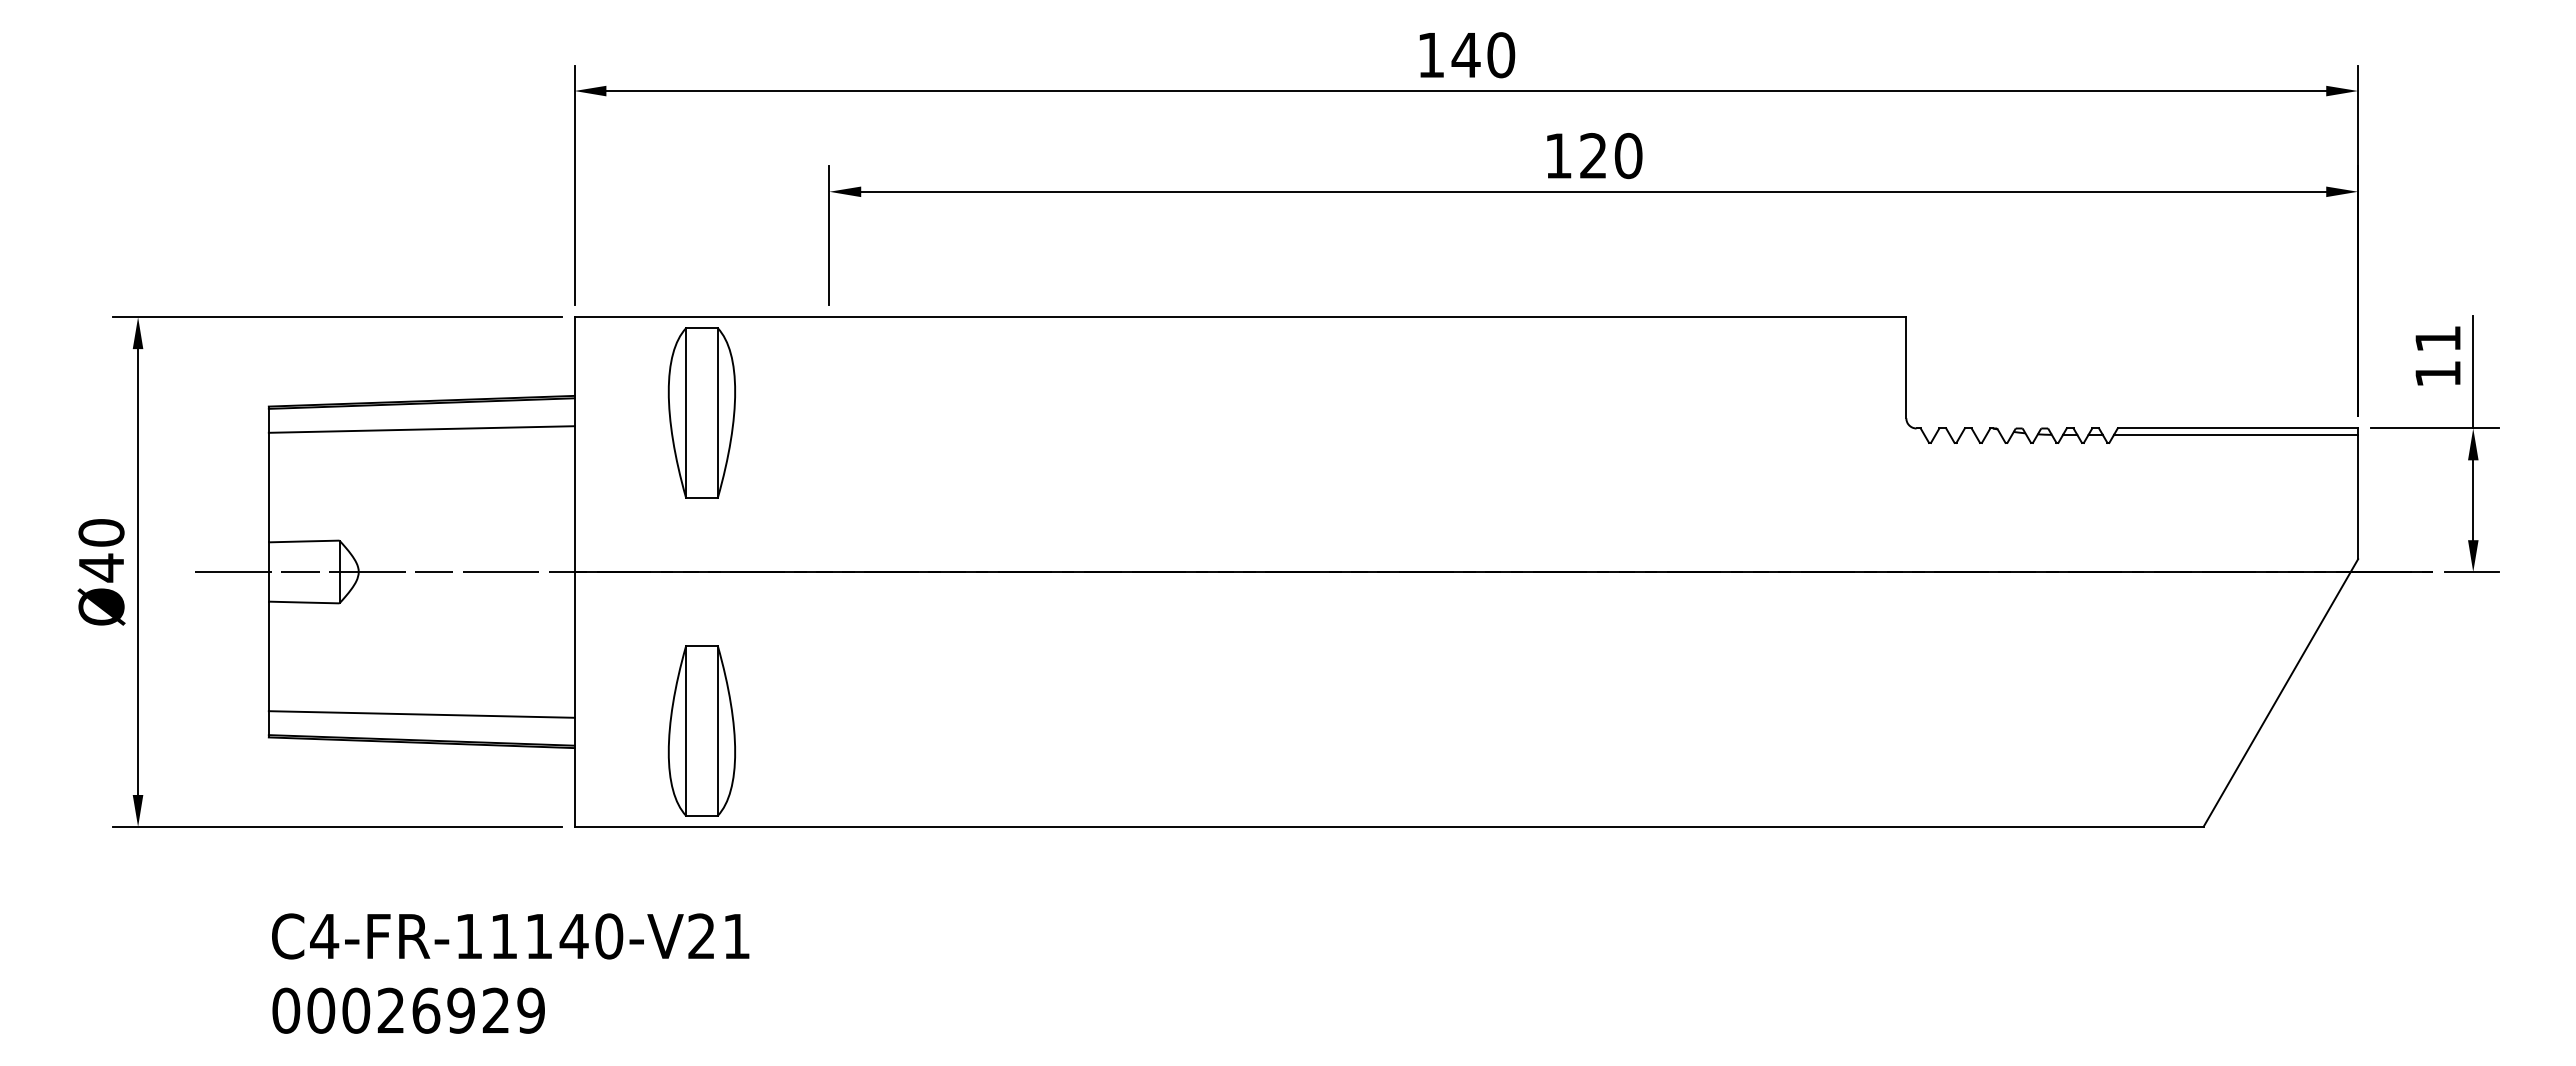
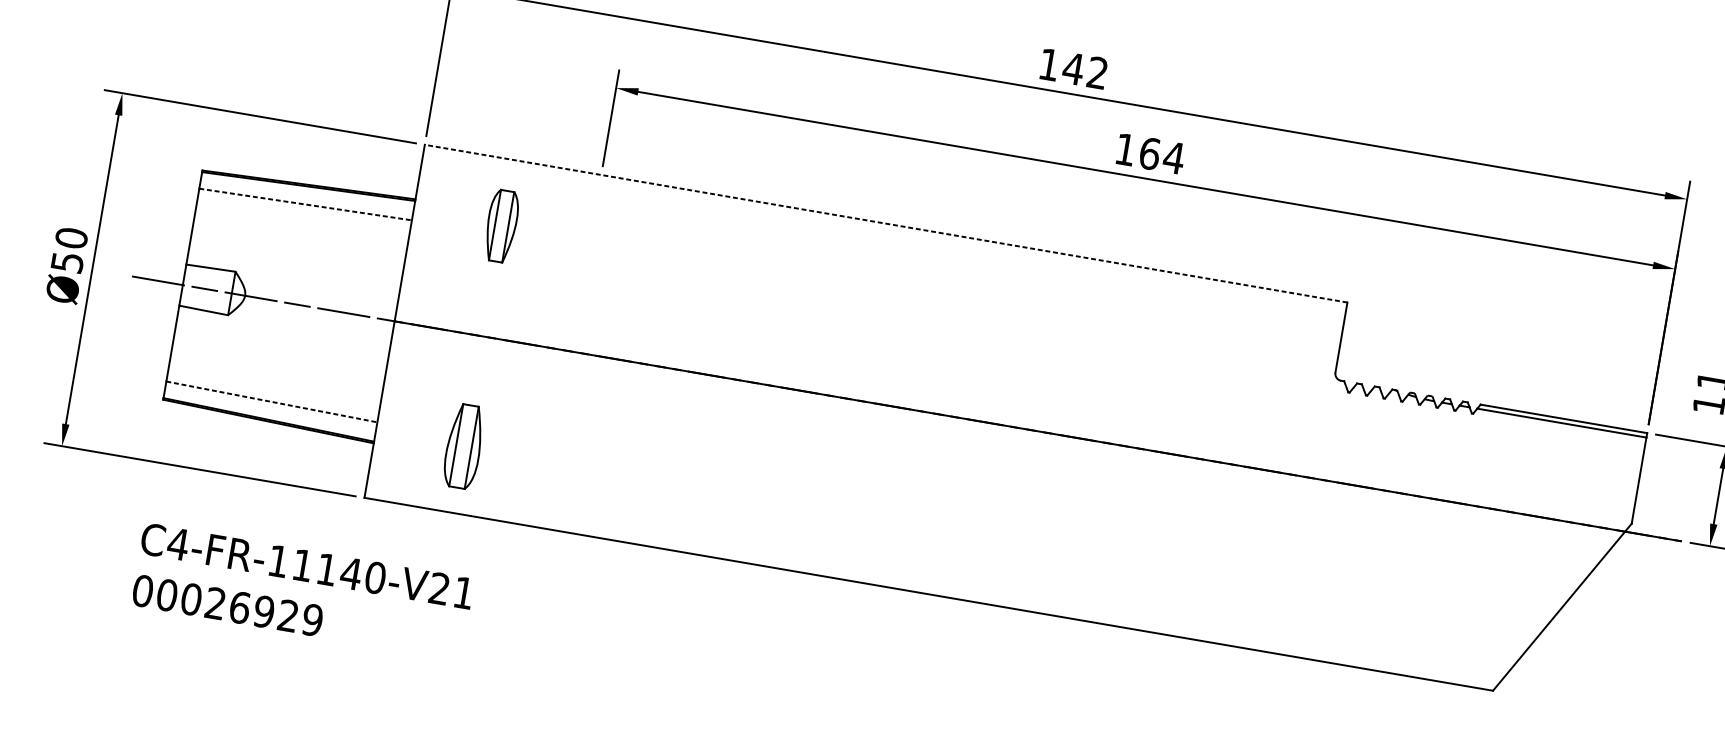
text: (1501, 55) -> (1097, 73), 140 -> 142
text: (1611, 155) -> (1162, 155), 120 -> 164
line: (1240, 317) -> (886, 223), solid -> dashed
part: (701, 412) -> (501, 225), size x0.6
line: (421, 429) -> (305, 204), solid -> dashed
text: (101, 567) -> (67, 262), Ø40 -> Ø50
line: (421, 714) -> (271, 401), solid -> dashed
part: (701, 730) -> (463, 446), size x0.7

